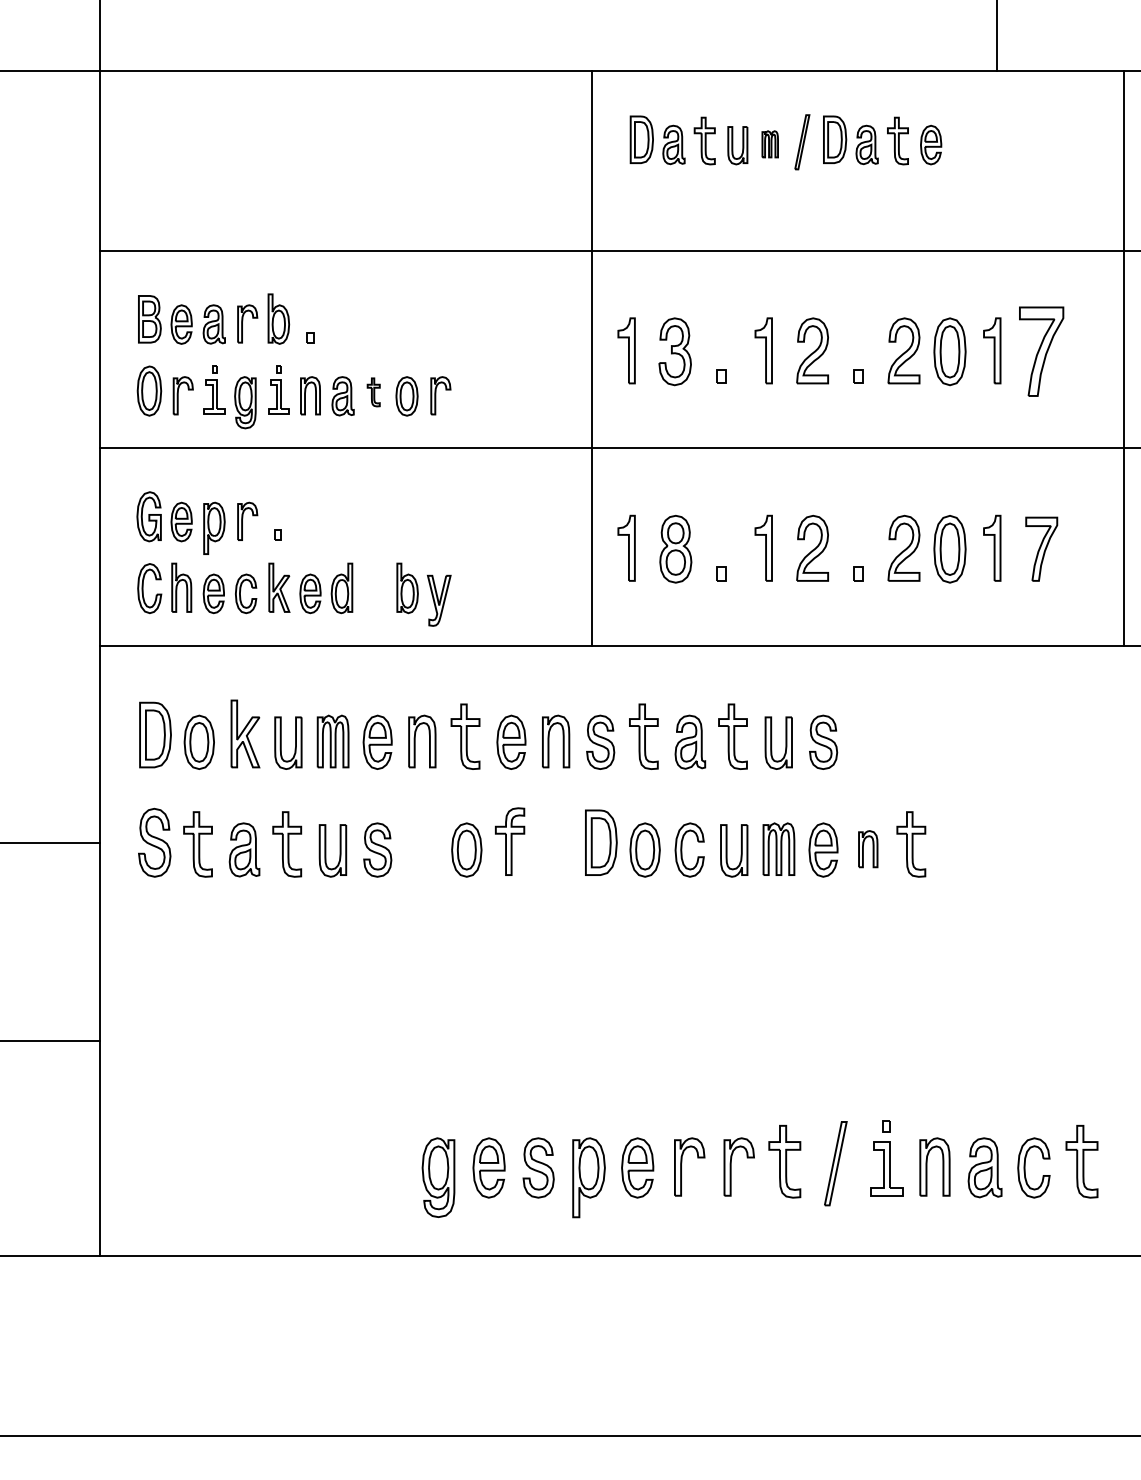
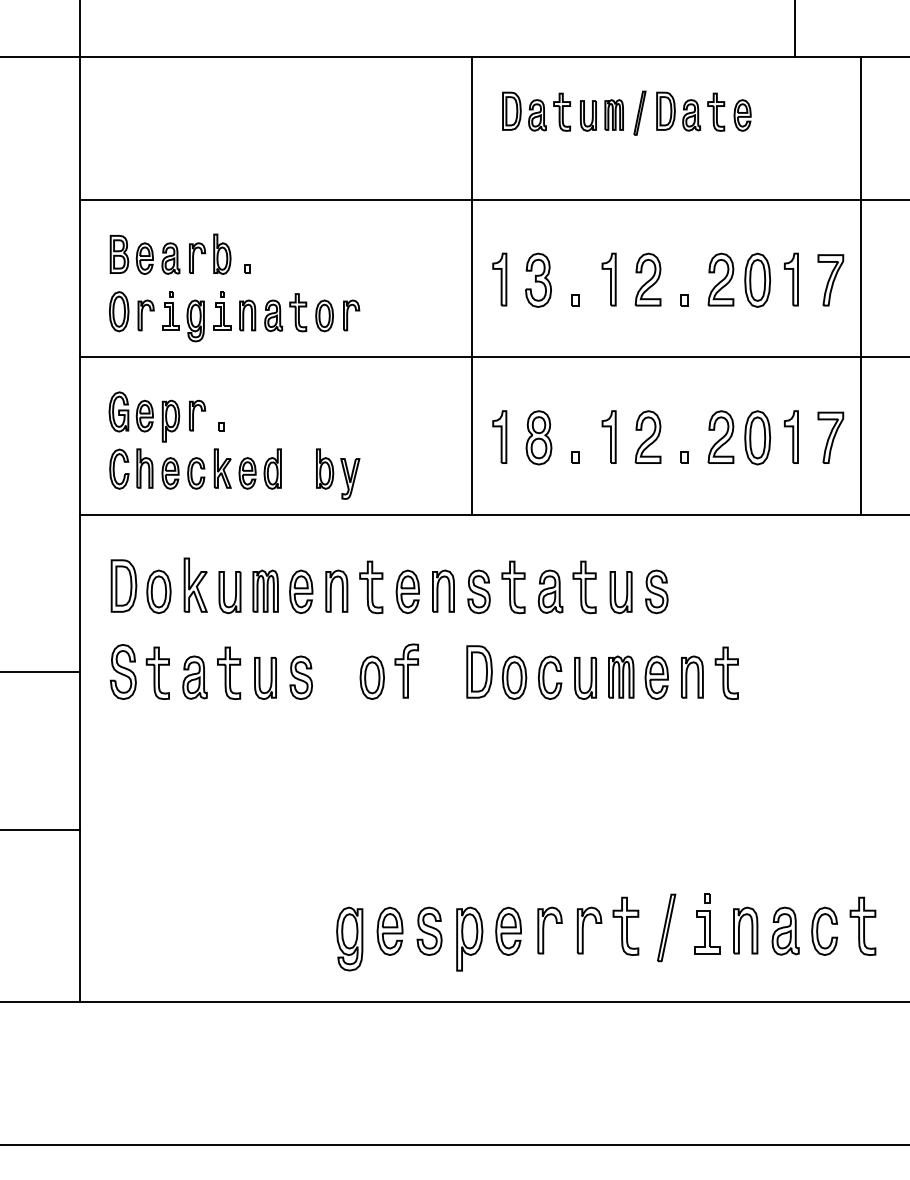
part: (770, 143) -> (614, 114), size x1.43
part: (1041, 351) -> (830, 280), size x0.71
line: (1123, 358) -> (860, 285), moved
part: (373, 392) -> (297, 312), size x1.67
part: (868, 848) -> (692, 676), size x1.43

